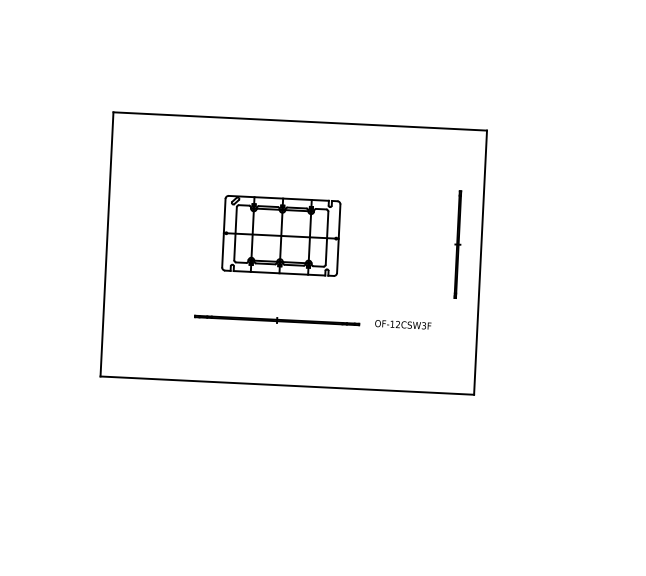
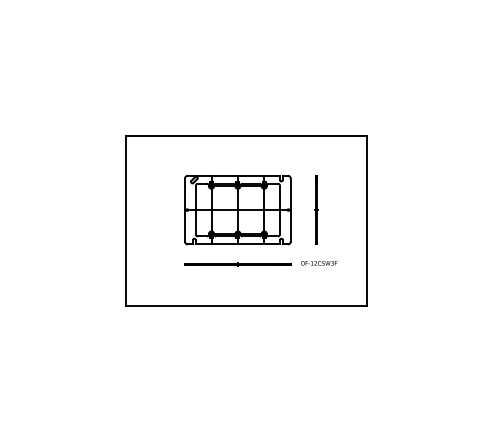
part: (280, 235) -> (237, 209), size x1.43
line: (457, 243) -> (316, 209), moved

